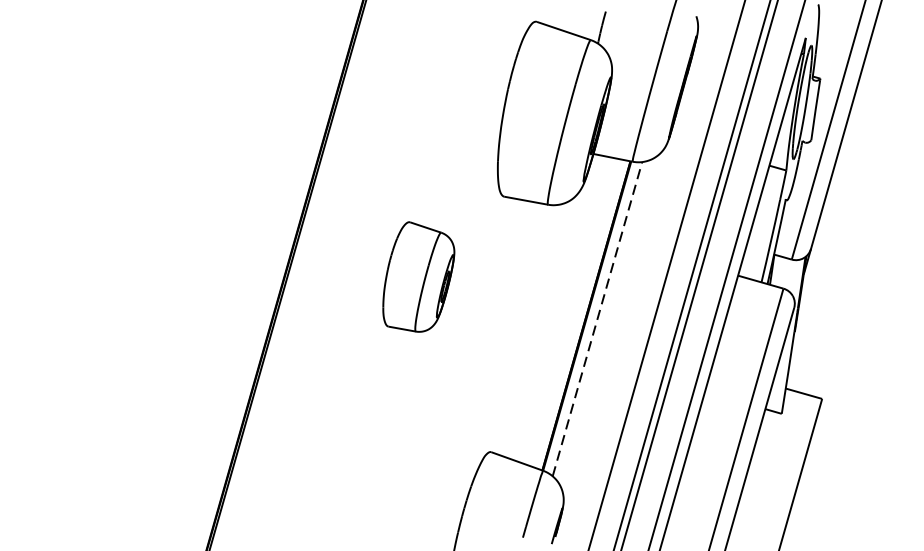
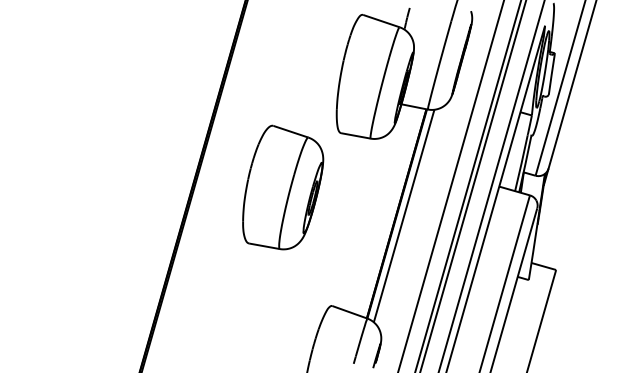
part: (419, 276) -> (283, 187), size x1.67
line: (598, 318) -> (404, 215), dashed -> solid

